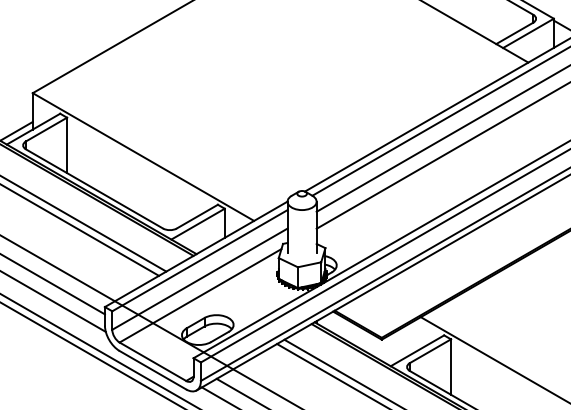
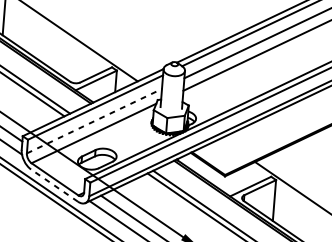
line: (200, 278) -> (94, 120), solid -> dashed
line: (152, 369) -> (54, 185), solid -> dashed

